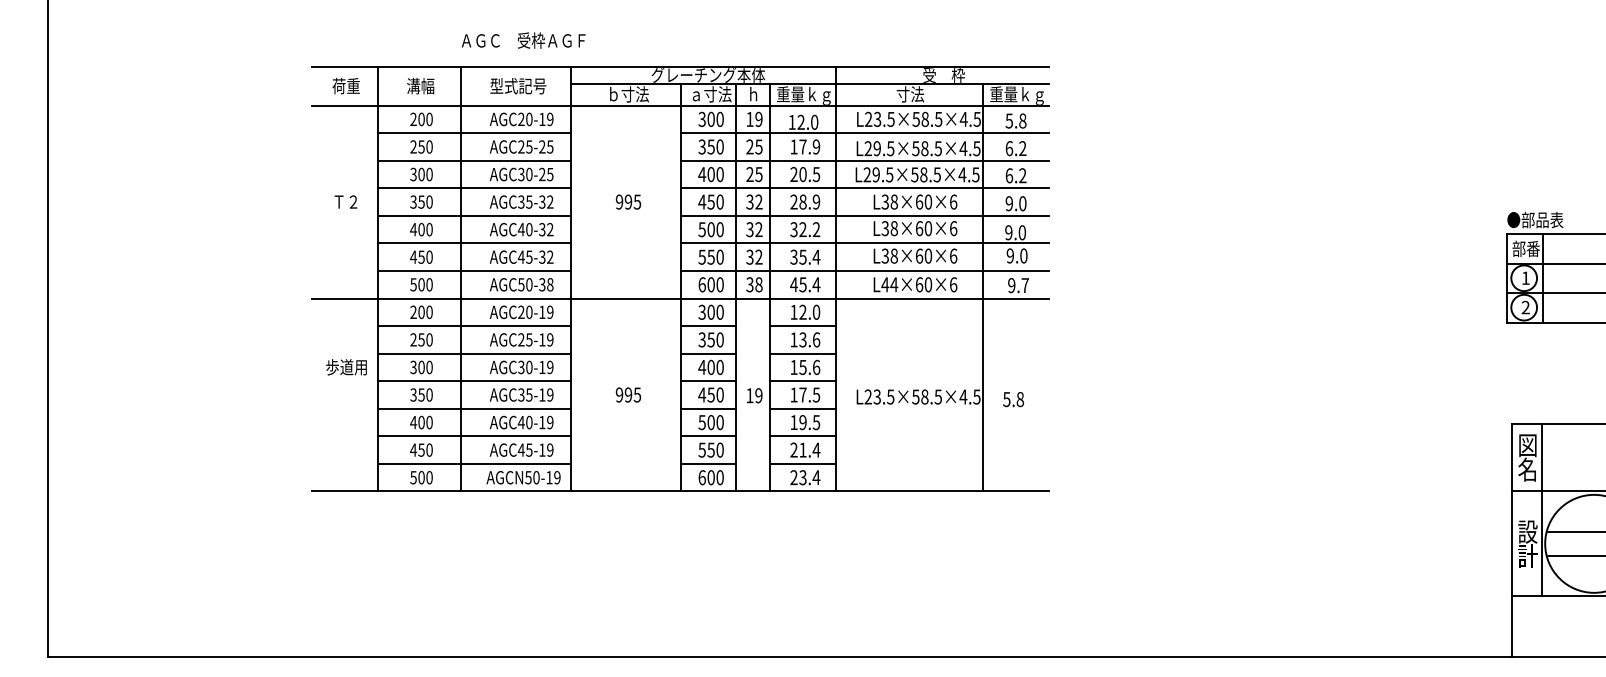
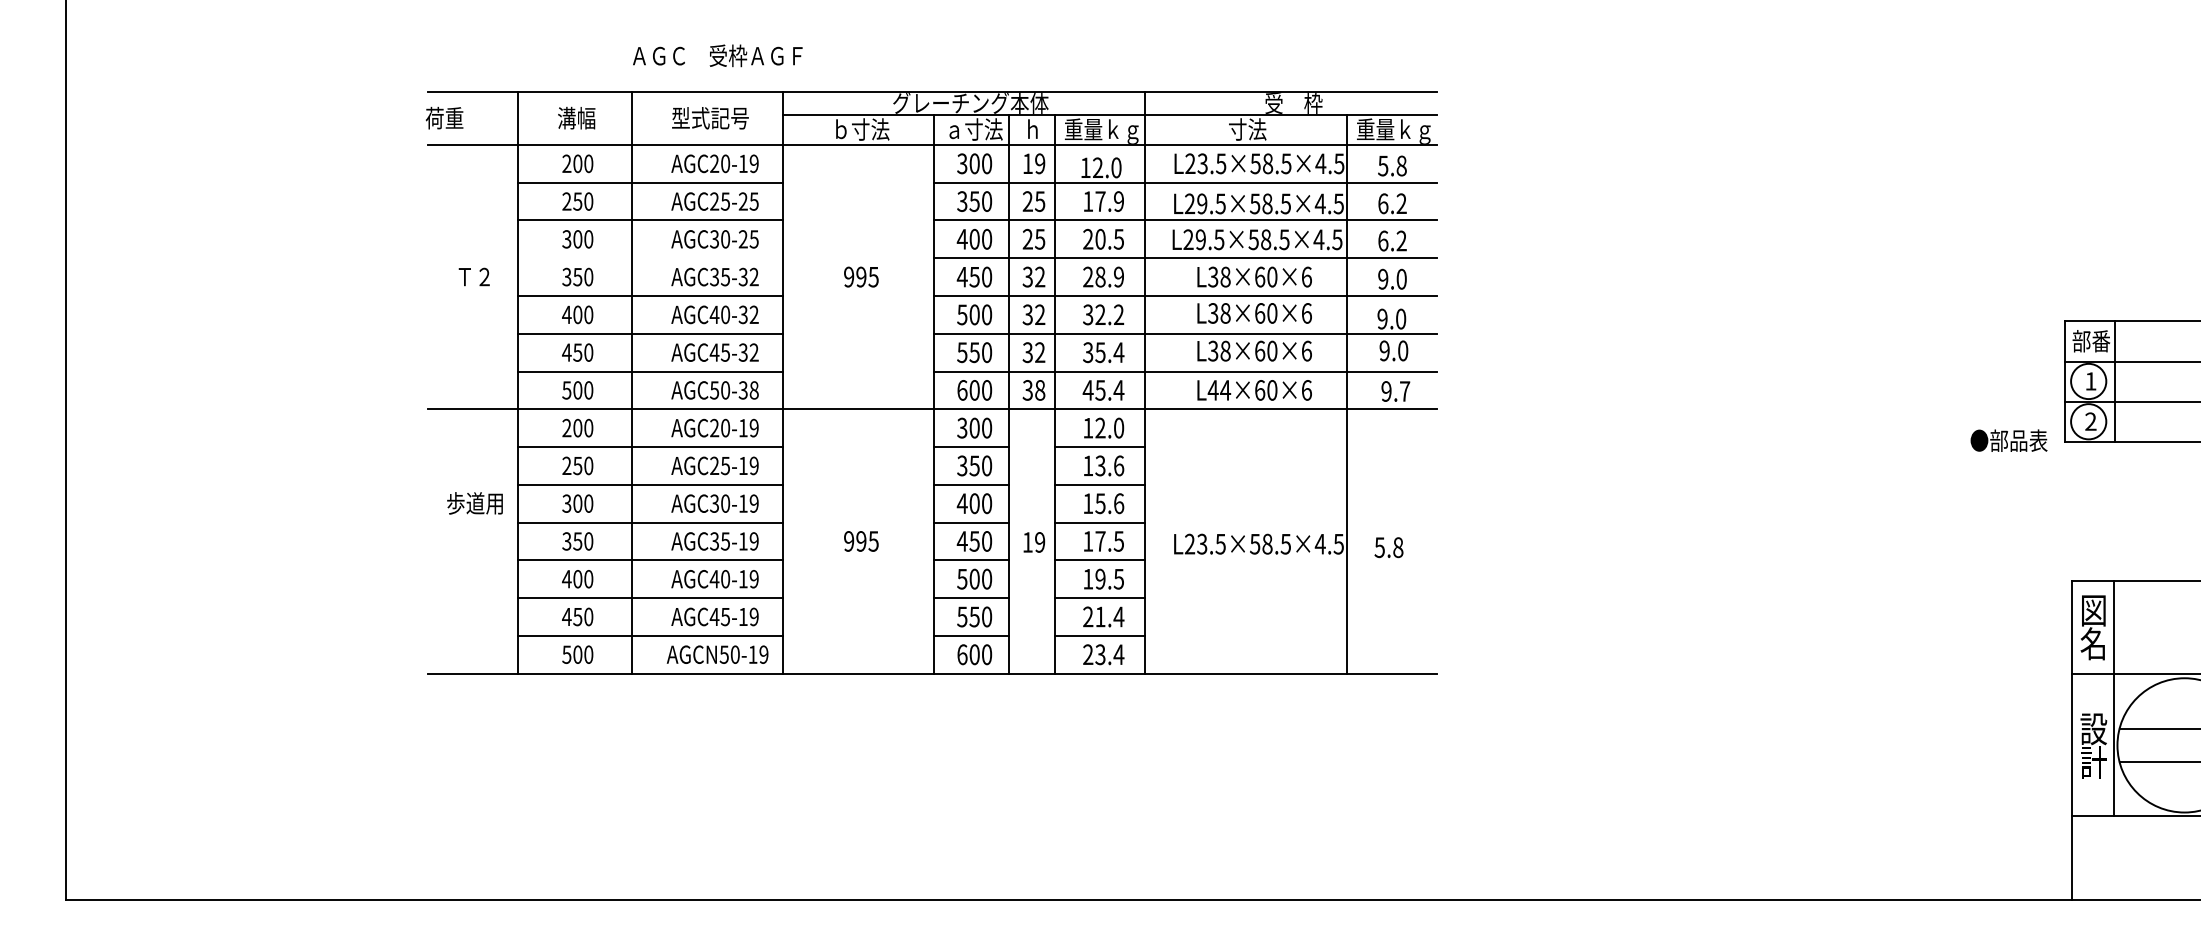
text: (346, 85) -> (444, 117), moved
line: (474, 188) -> (650, 258), removed
text: (1534, 219) -> (2008, 440), moved

